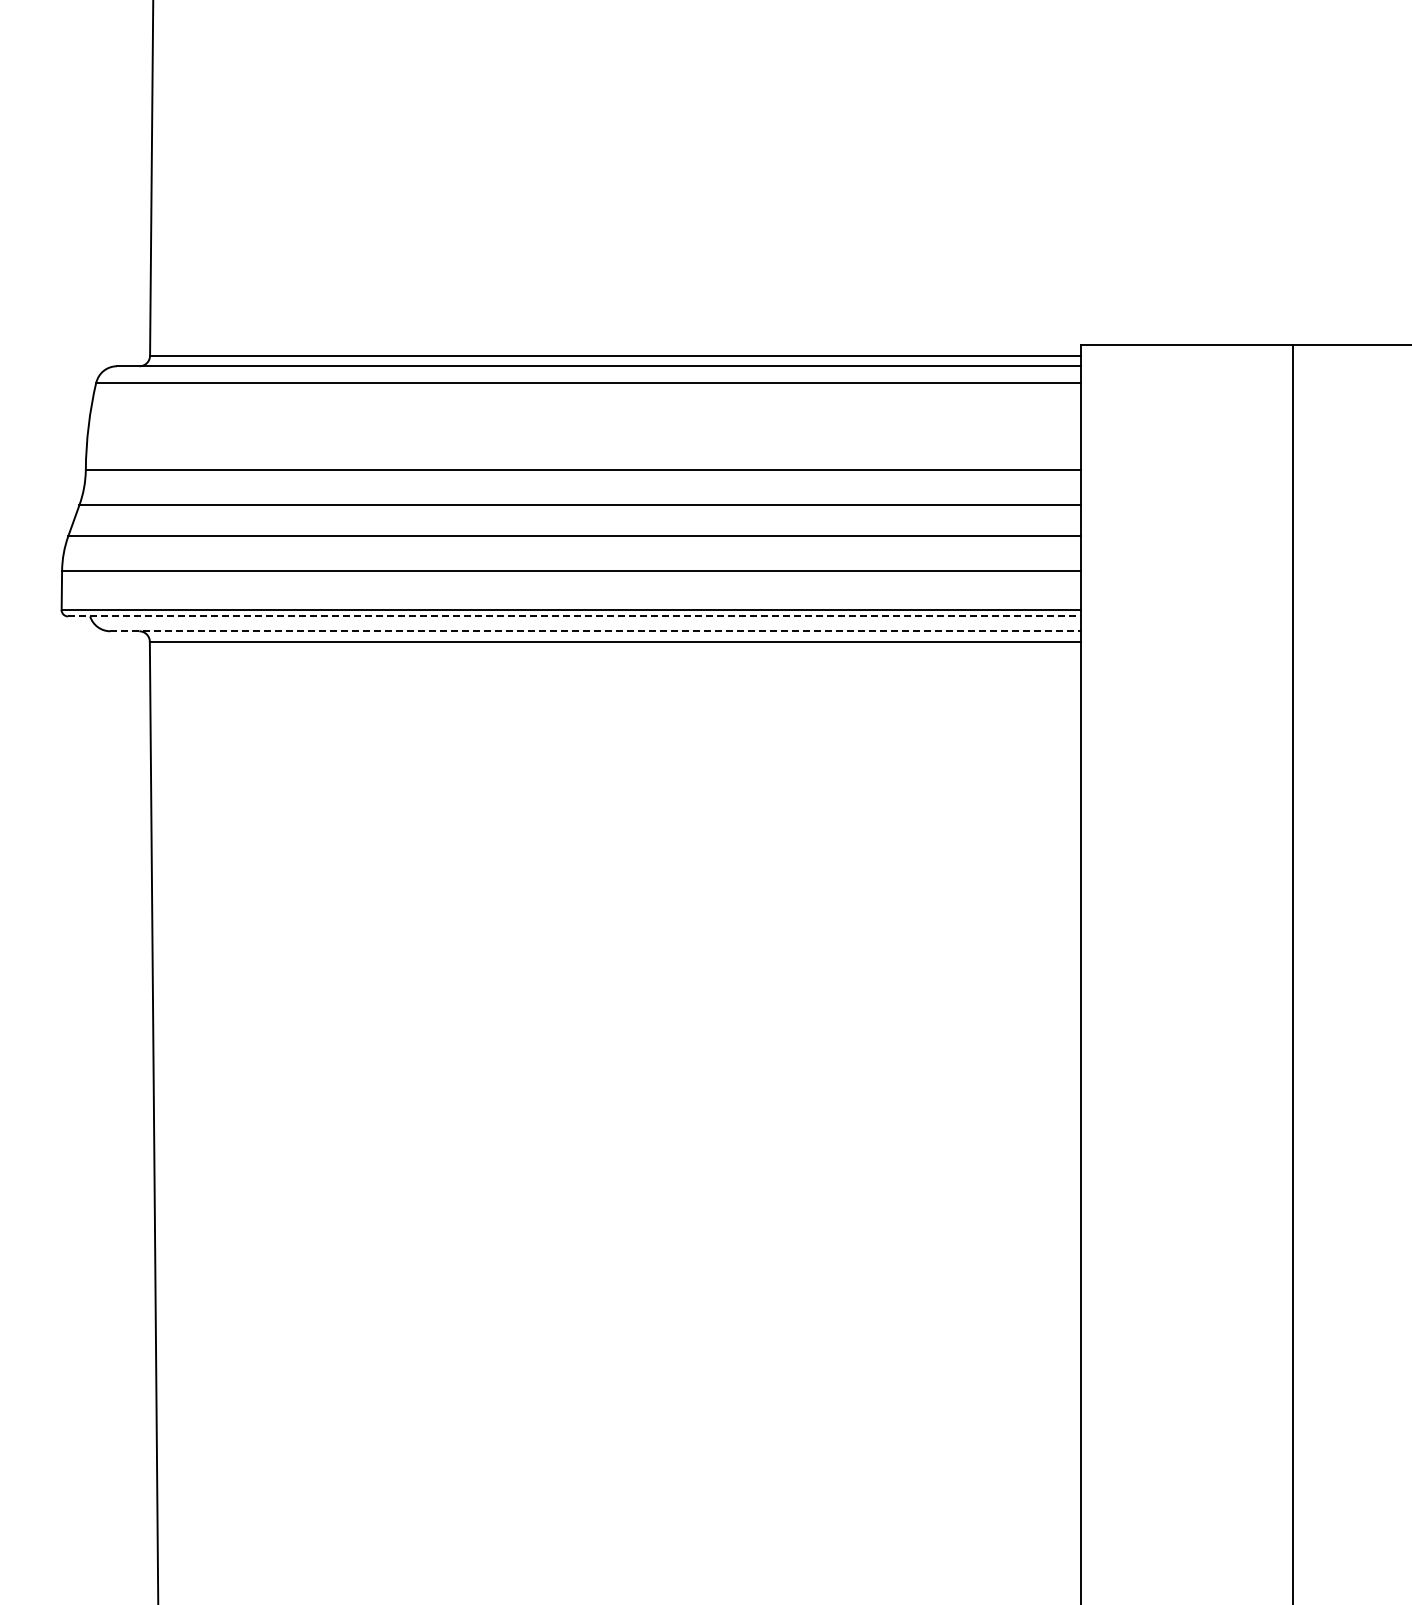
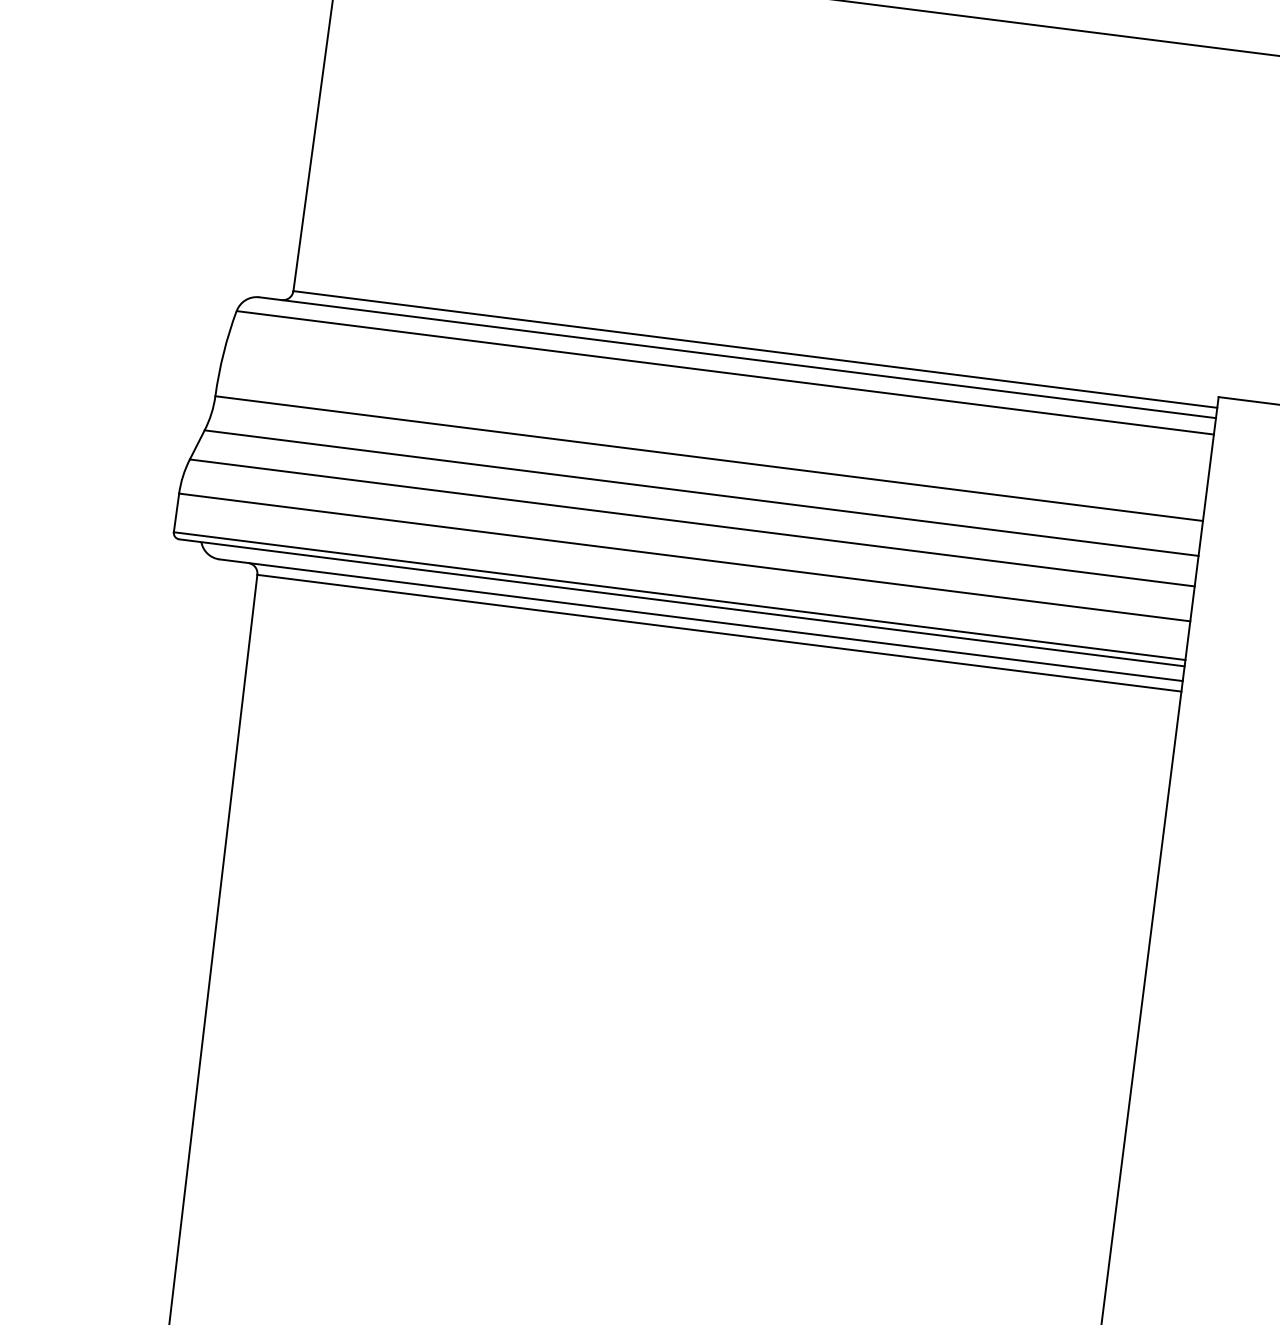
line: (574, 616) -> (681, 602), dashed -> solid
line: (596, 631) -> (701, 620), dashed -> solid

